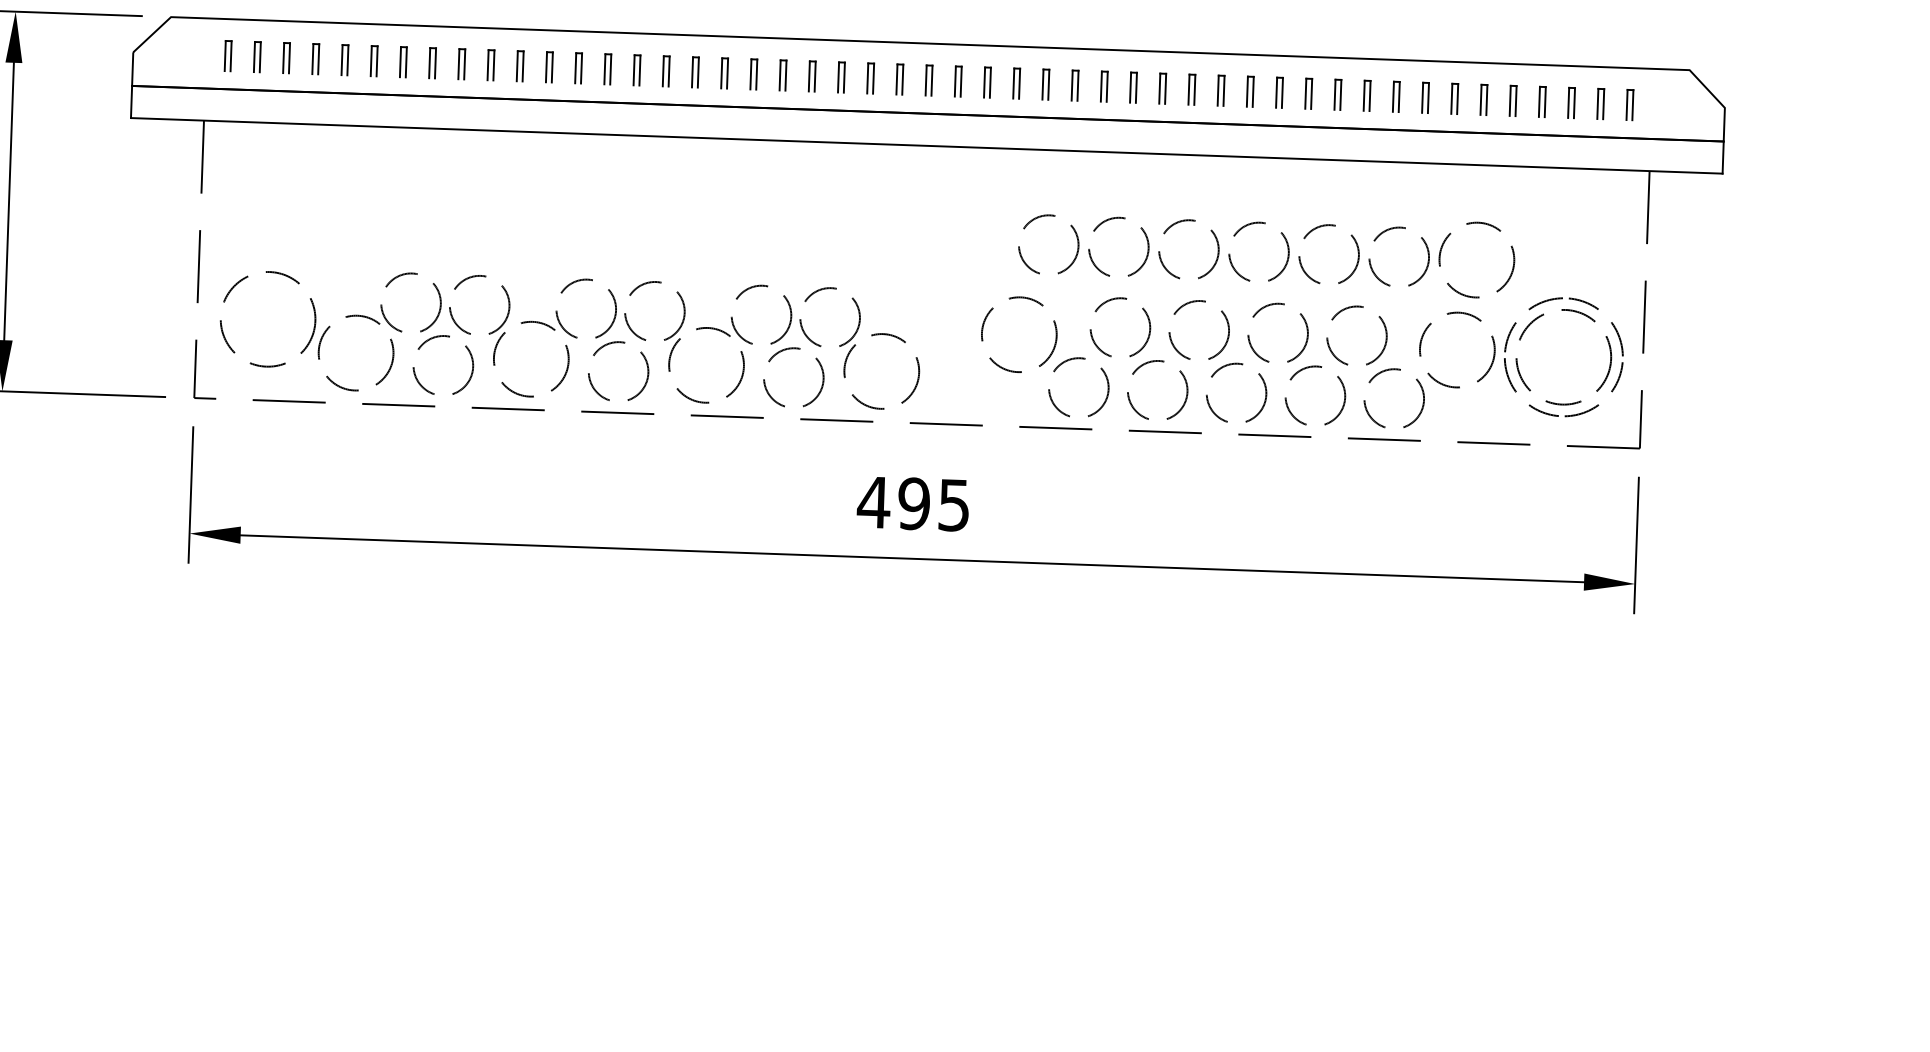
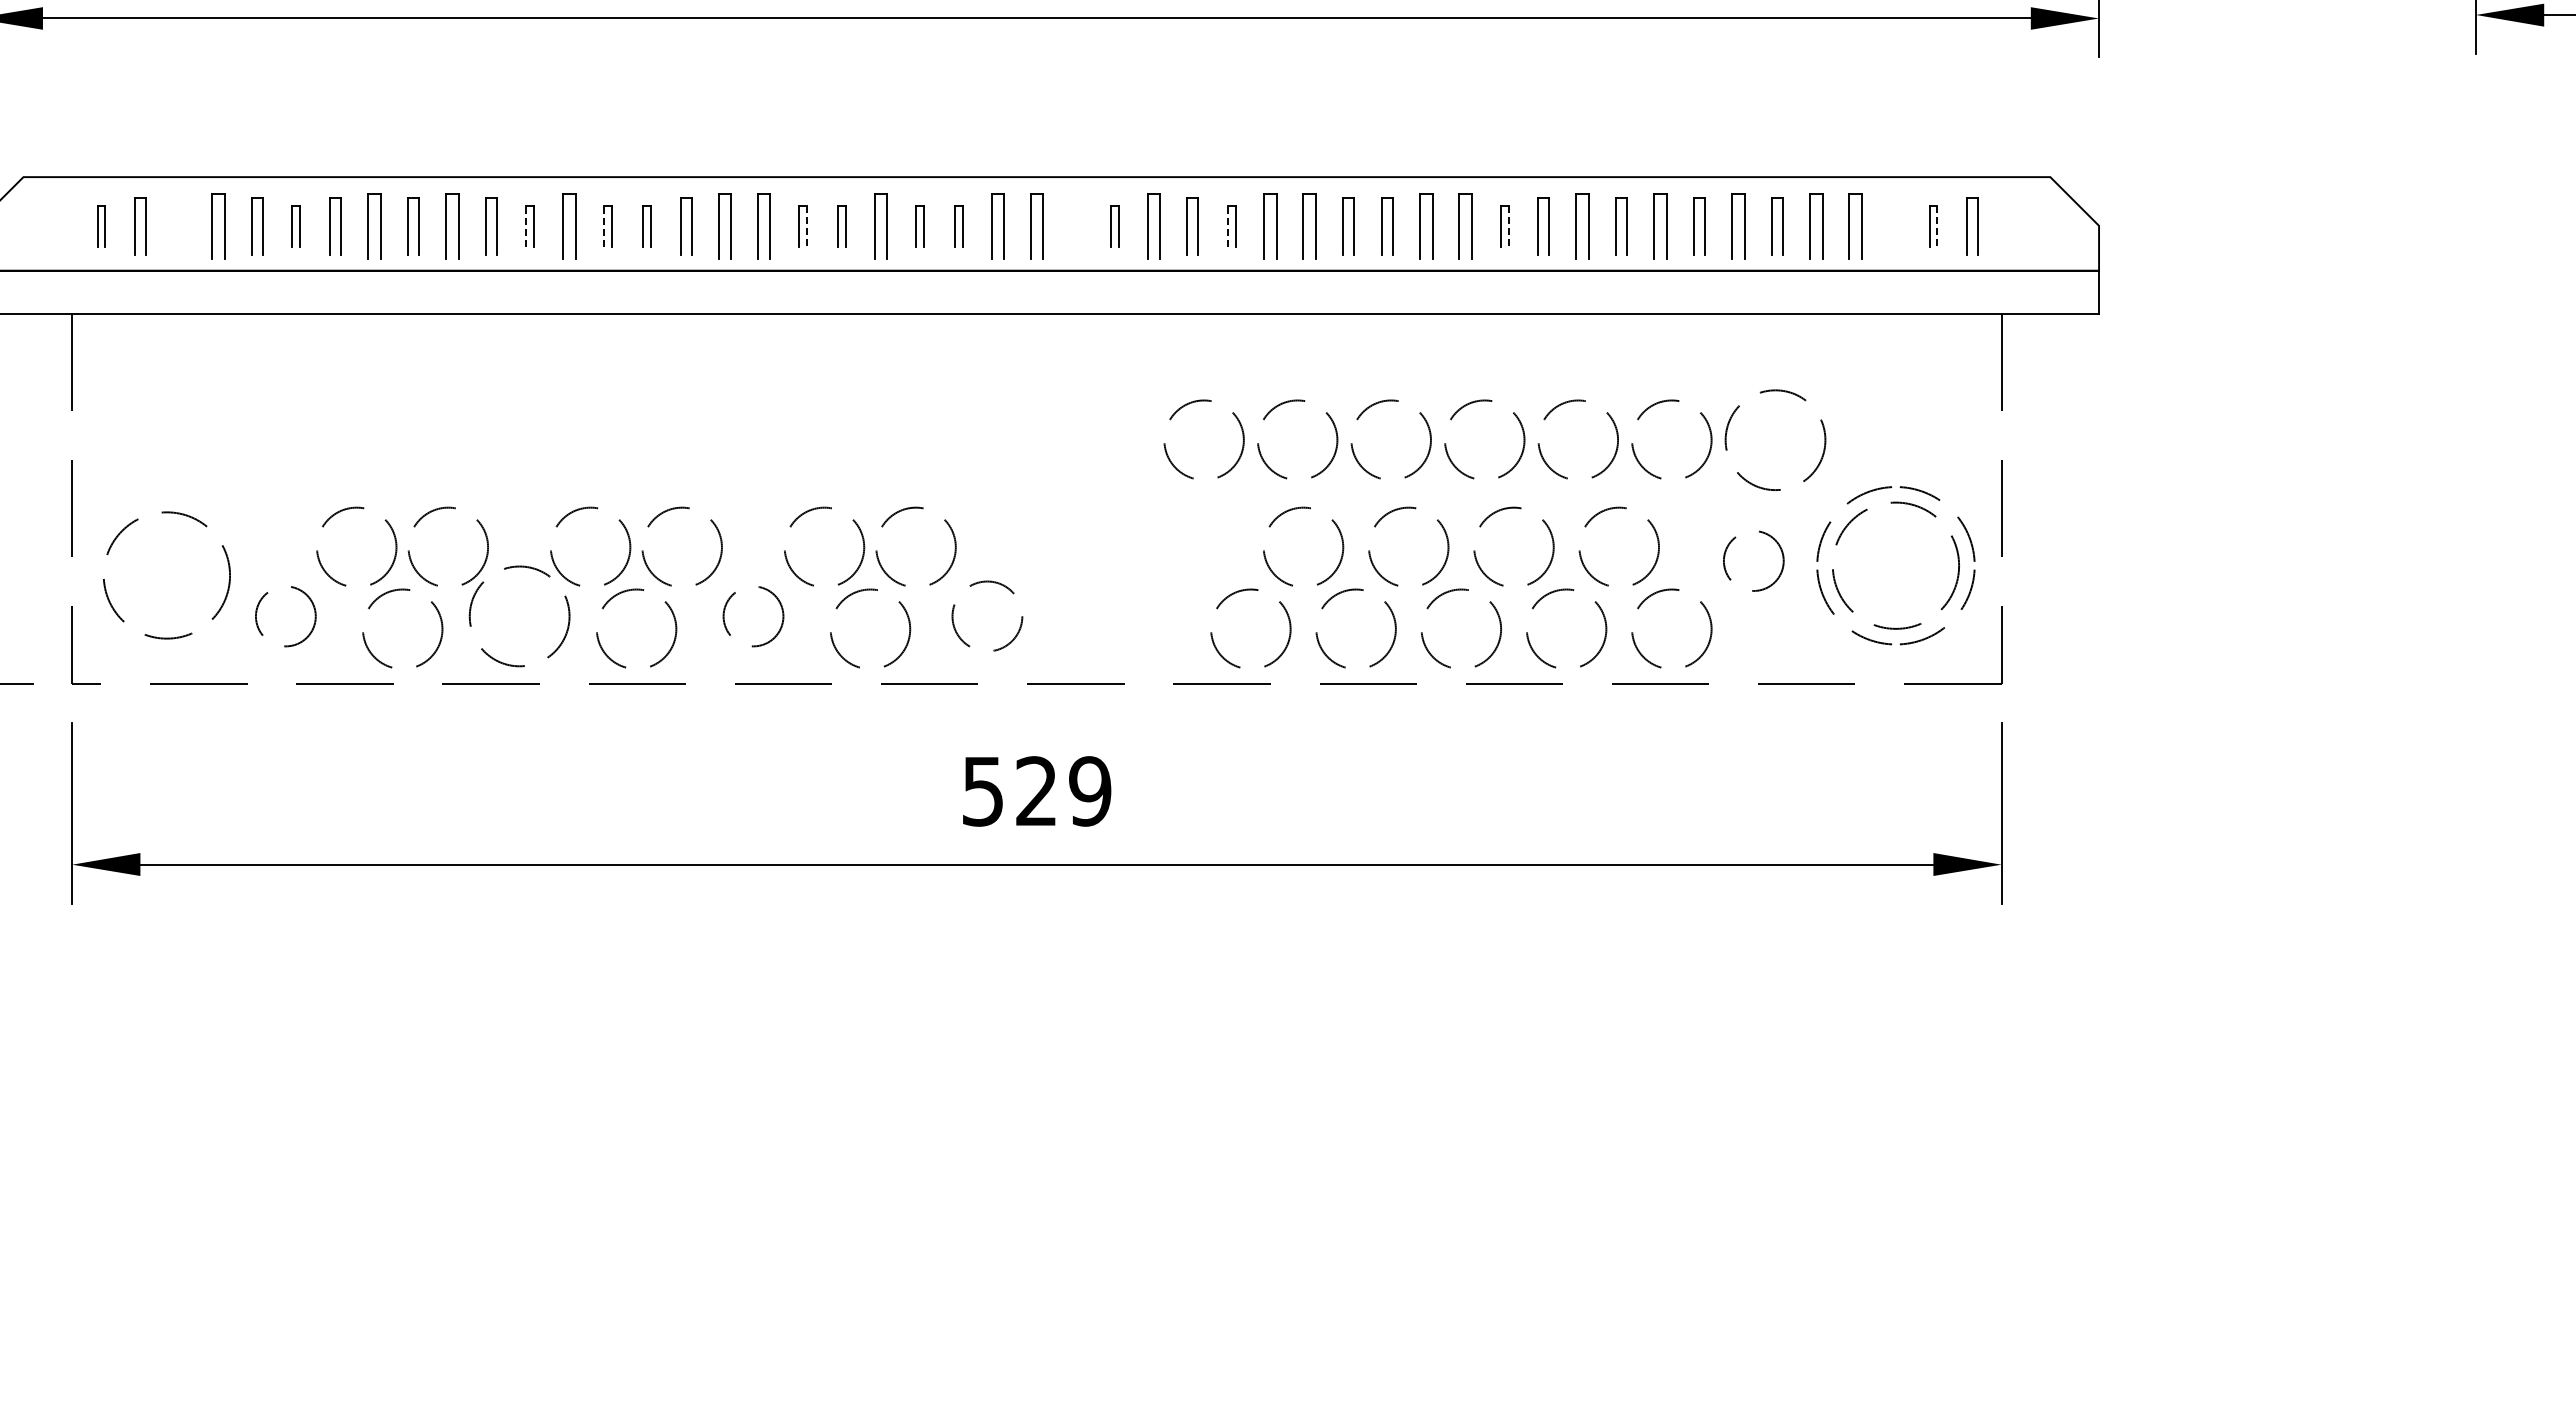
part: (257, 57) -> (140, 226), size x1.4
part: (285, 58) -> (178, 226), removed
part: (315, 59) -> (217, 226), size x1.6
part: (344, 60) -> (256, 226), size x1.4
part: (402, 62) -> (334, 226), size x1.4
part: (432, 63) -> (373, 226), size x1.6
part: (461, 64) -> (412, 226), size x1.4
part: (490, 65) -> (451, 226), size x1.6
part: (519, 66) -> (490, 226), size x1.4
line: (546, 66) -> (526, 225), solid -> dashed
part: (578, 68) -> (568, 226), size x1.6
line: (605, 68) -> (604, 225), solid -> dashed
part: (665, 71) -> (685, 226), size x1.4
part: (695, 72) -> (724, 226), size x1.6
part: (724, 73) -> (763, 226), size x1.6
line: (756, 74) -> (806, 226), solid -> dashed
part: (811, 76) -> (880, 226), size x1.6
part: (899, 79) -> (997, 226), size x1.6
part: (928, 80) -> (1036, 226), size x1.6
part: (957, 81) -> (1075, 226), removed
part: (1016, 83) -> (1153, 226), size x1.6
part: (1045, 84) -> (1192, 226), size x1.4
line: (1071, 84) -> (1227, 225), solid -> dashed
part: (1104, 86) -> (1270, 226), size x1.6
part: (1133, 87) -> (1309, 226), size x1.6
part: (1162, 88) -> (1348, 226), size x1.4
part: (1191, 89) -> (1387, 226), size x1.4
part: (1220, 90) -> (1426, 226), size x1.6
part: (1250, 91) -> (1465, 226), size x1.6
line: (1282, 92) -> (1508, 226), solid -> dashed
part: (1308, 93) -> (1543, 226), size x1.4
part: (1337, 94) -> (1582, 226), size x1.6
part: (1367, 95) -> (1621, 226), size x1.4
part: (1396, 96) -> (1660, 226), size x1.6
part: (1425, 97) -> (1699, 226), size x1.4
part: (1454, 98) -> (1738, 226), size x1.6
part: (1483, 100) -> (1777, 226), size x1.4
part: (1513, 101) -> (1816, 226), size x1.6
part: (1542, 102) -> (1855, 226), size x1.6
part: (1571, 103) -> (1894, 226), removed
line: (1603, 104) -> (1937, 226), solid -> dashed
part: (1629, 105) -> (1971, 226), size x1.4
circle: (1018, 334) -> (1168, 560), removed
circle: (1457, 349) -> (1753, 560), size x0.6
circle: (355, 353) -> (285, 616), size x0.6
circle: (706, 365) -> (753, 616), size x0.6
circle: (881, 371) -> (987, 616), size x0.7
text: (913, 503) -> (1035, 791), 495 -> 529

